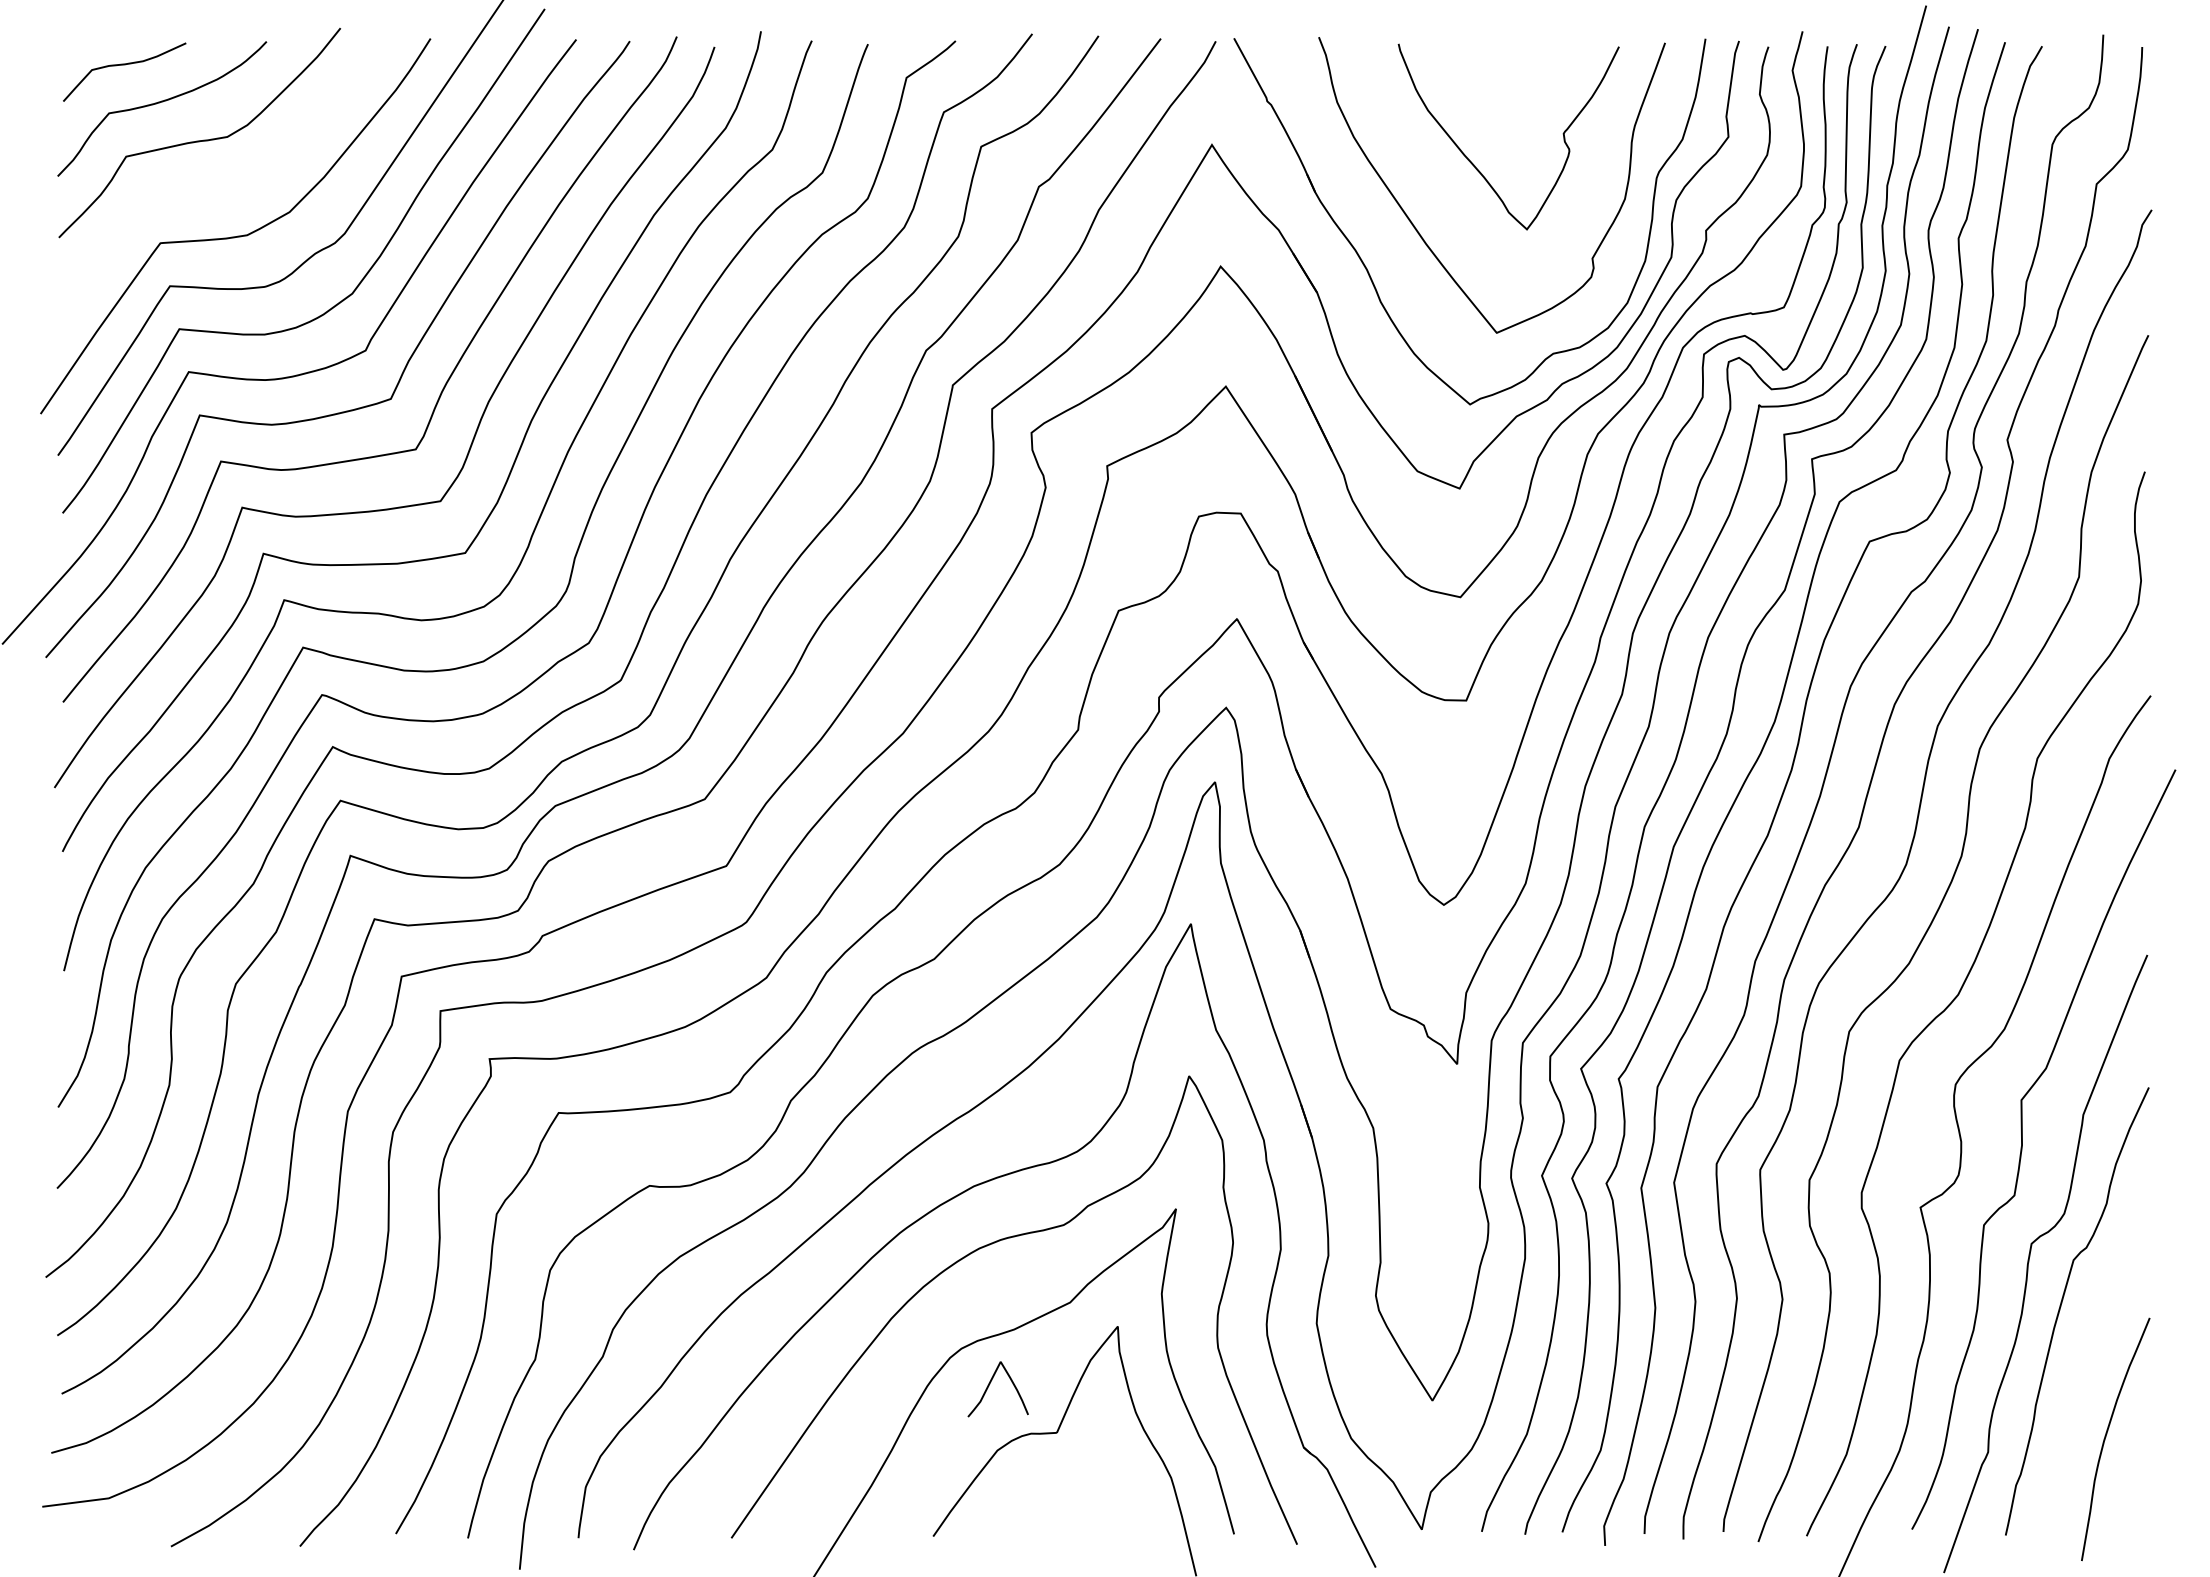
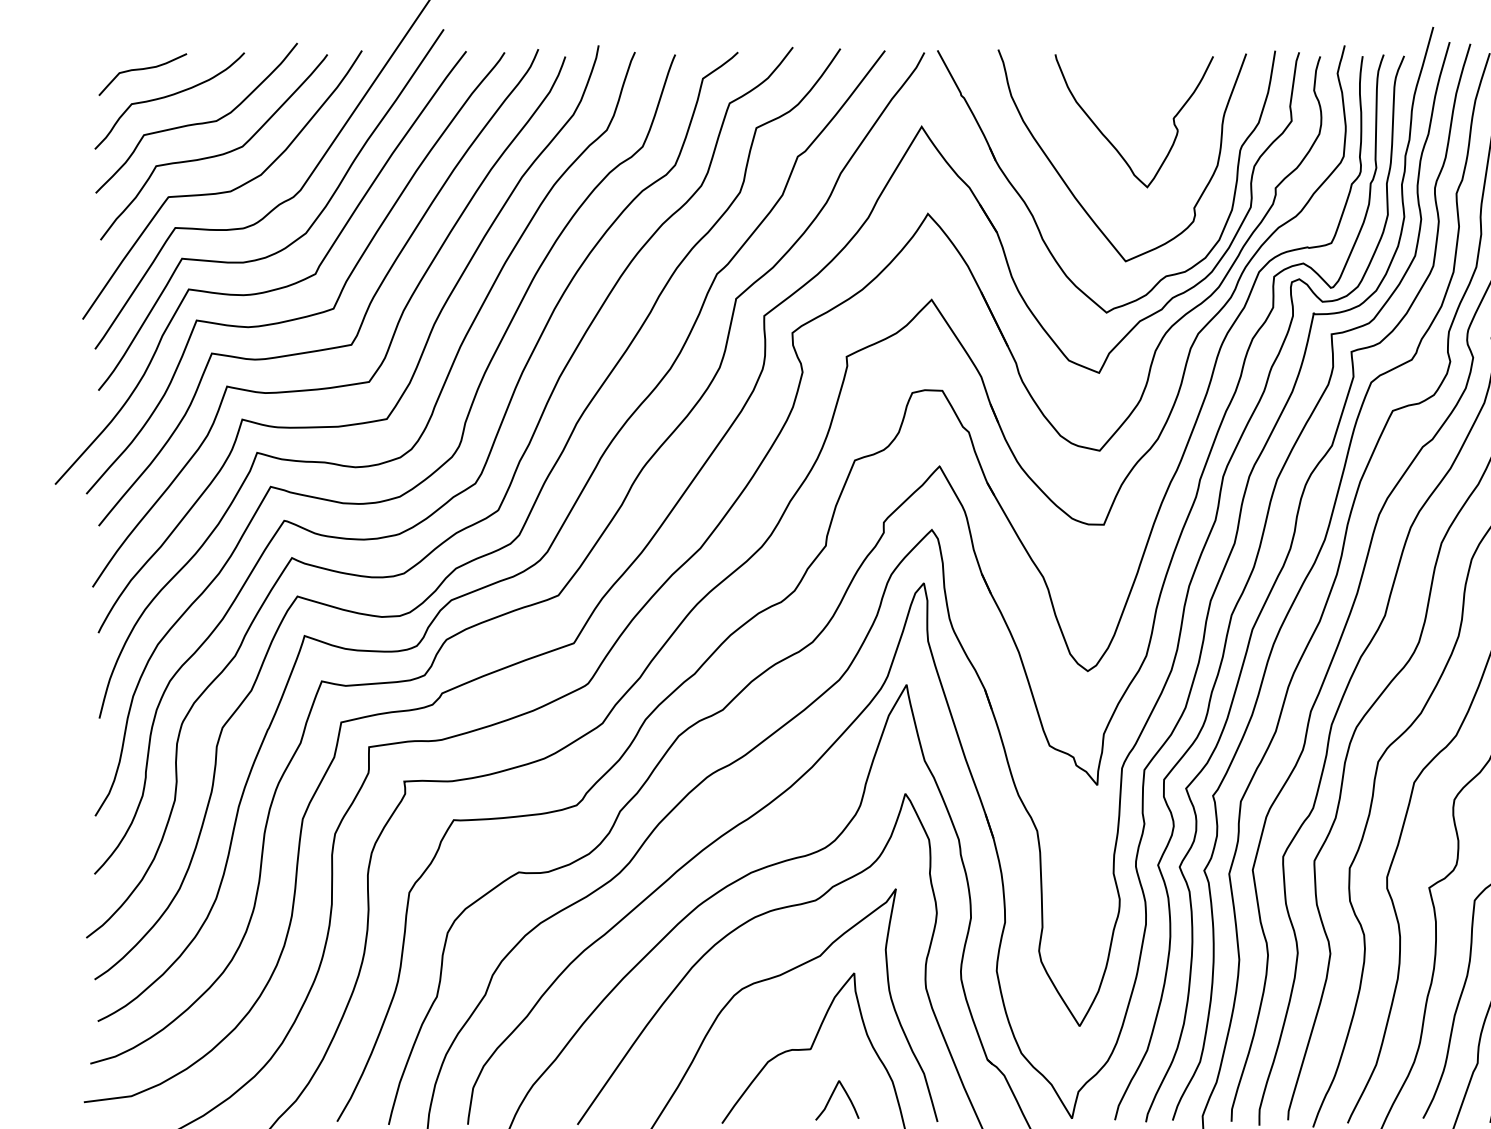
curve: (227, 184) -> (216, 155), added
curve: (989, 1386) -> (831, 1098), moved

